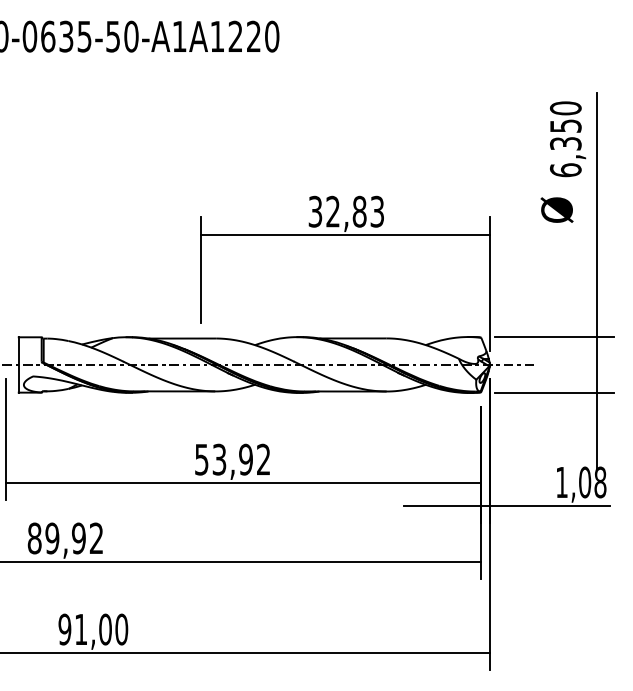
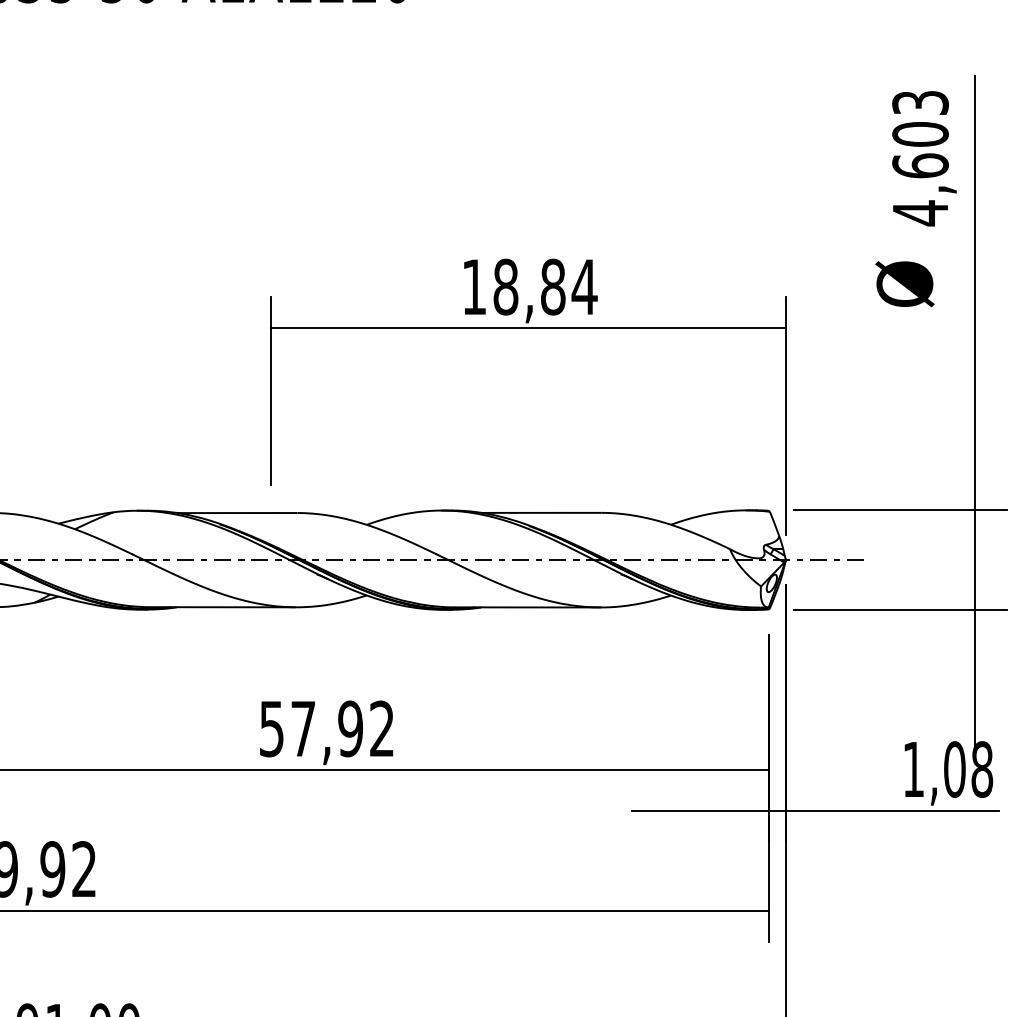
text: (565, 139) -> (919, 158), 6,350 -> 4,603
text: (346, 211) -> (529, 286), 32,83 -> 18,84
text: (219, 459) -> (303, 728), 53,92 -> 57,92

